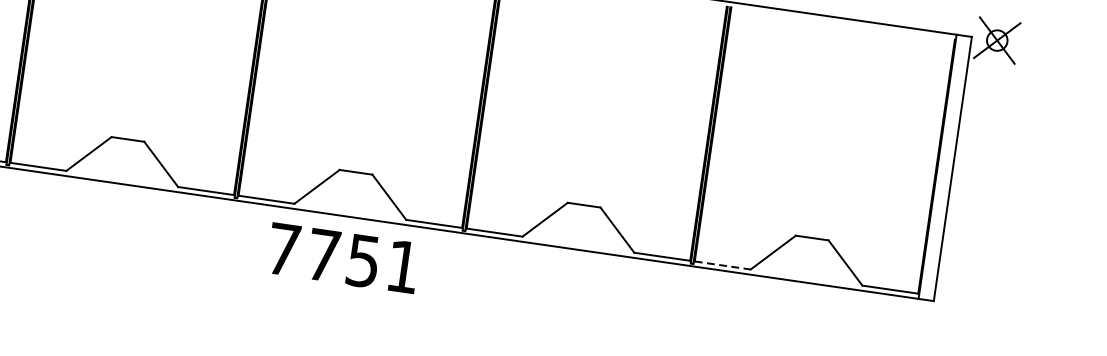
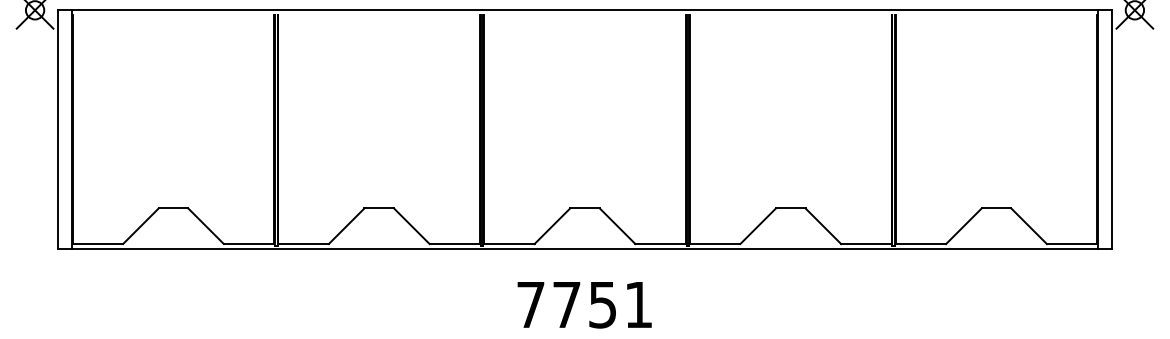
text: (343, 258) -> (584, 305), moved
line: (723, 266) -> (921, 244), dashed -> solid

